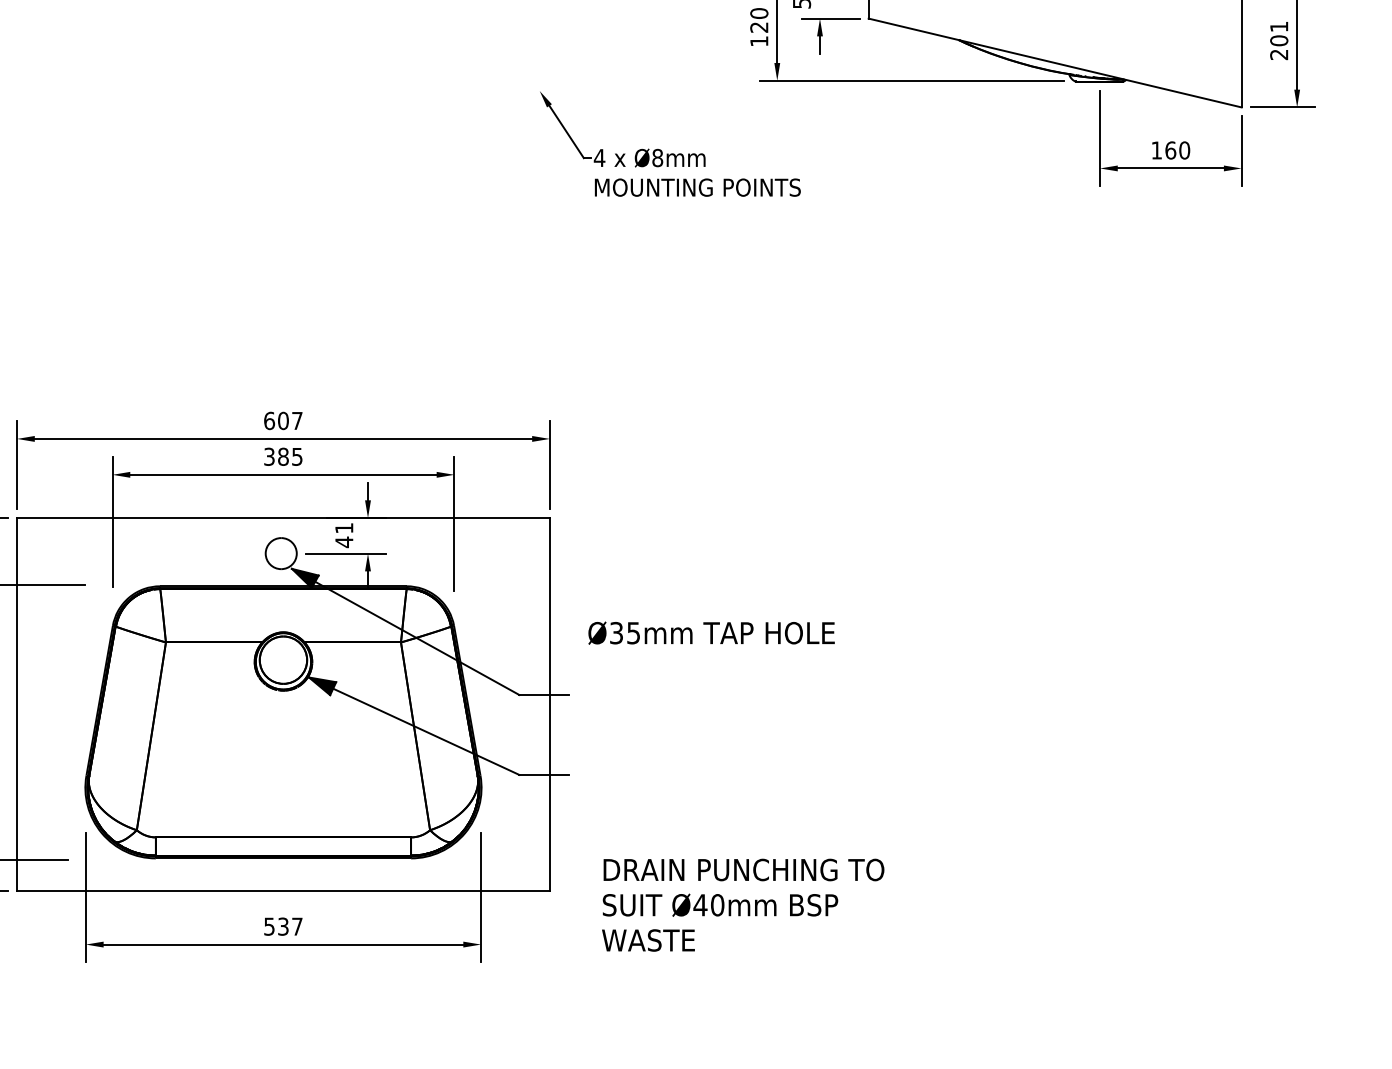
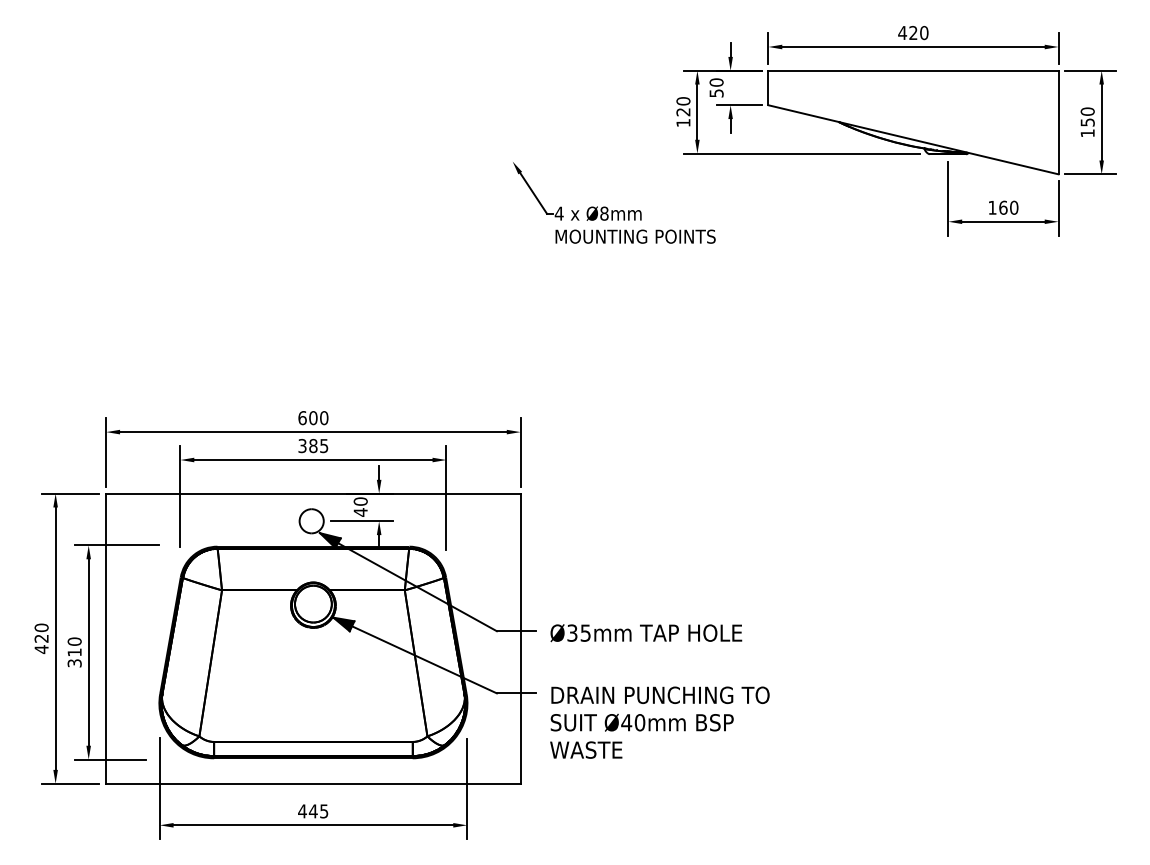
text: (1278, 40) -> (1087, 122), 201 -> 150
text: (297, 421) -> (324, 418), 607 -> 600
text: (344, 528) -> (360, 501), 41 -> 40
text: (711, 633) -> (646, 633), moved
text: (742, 904) -> (659, 722), moved
text: (283, 926) -> (313, 811), 537 -> 445

